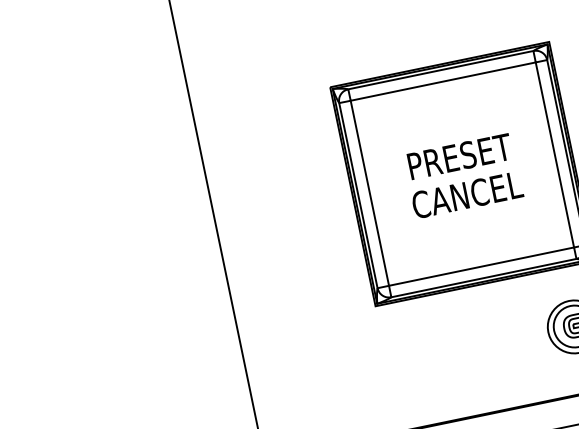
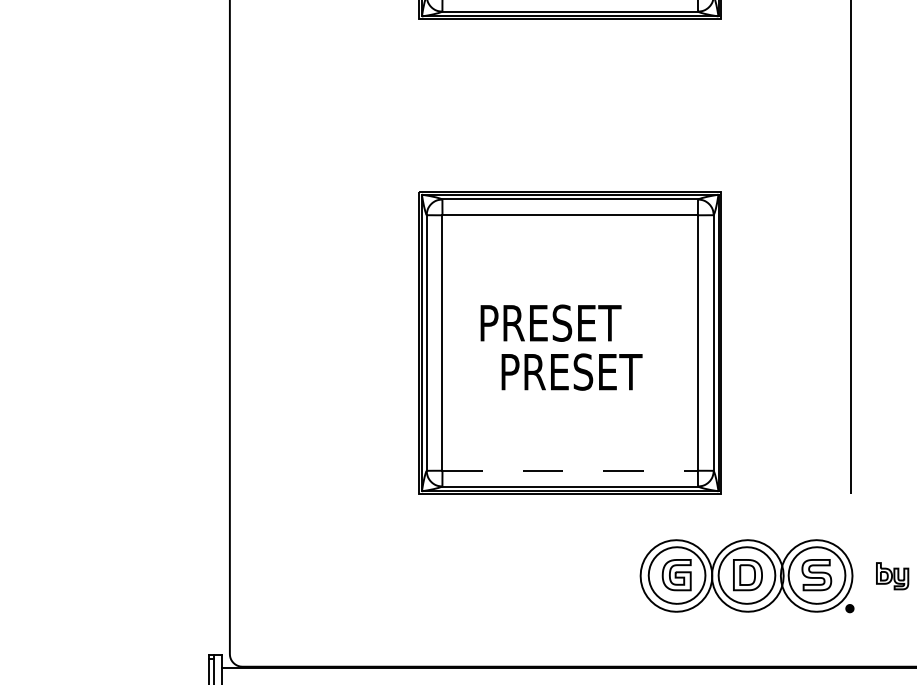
text: (459, 156) -> (550, 322), moved
text: (467, 194) -> (571, 371), CANCEL -> PRESET
line: (481, 266) -> (570, 470), solid -> dashed

